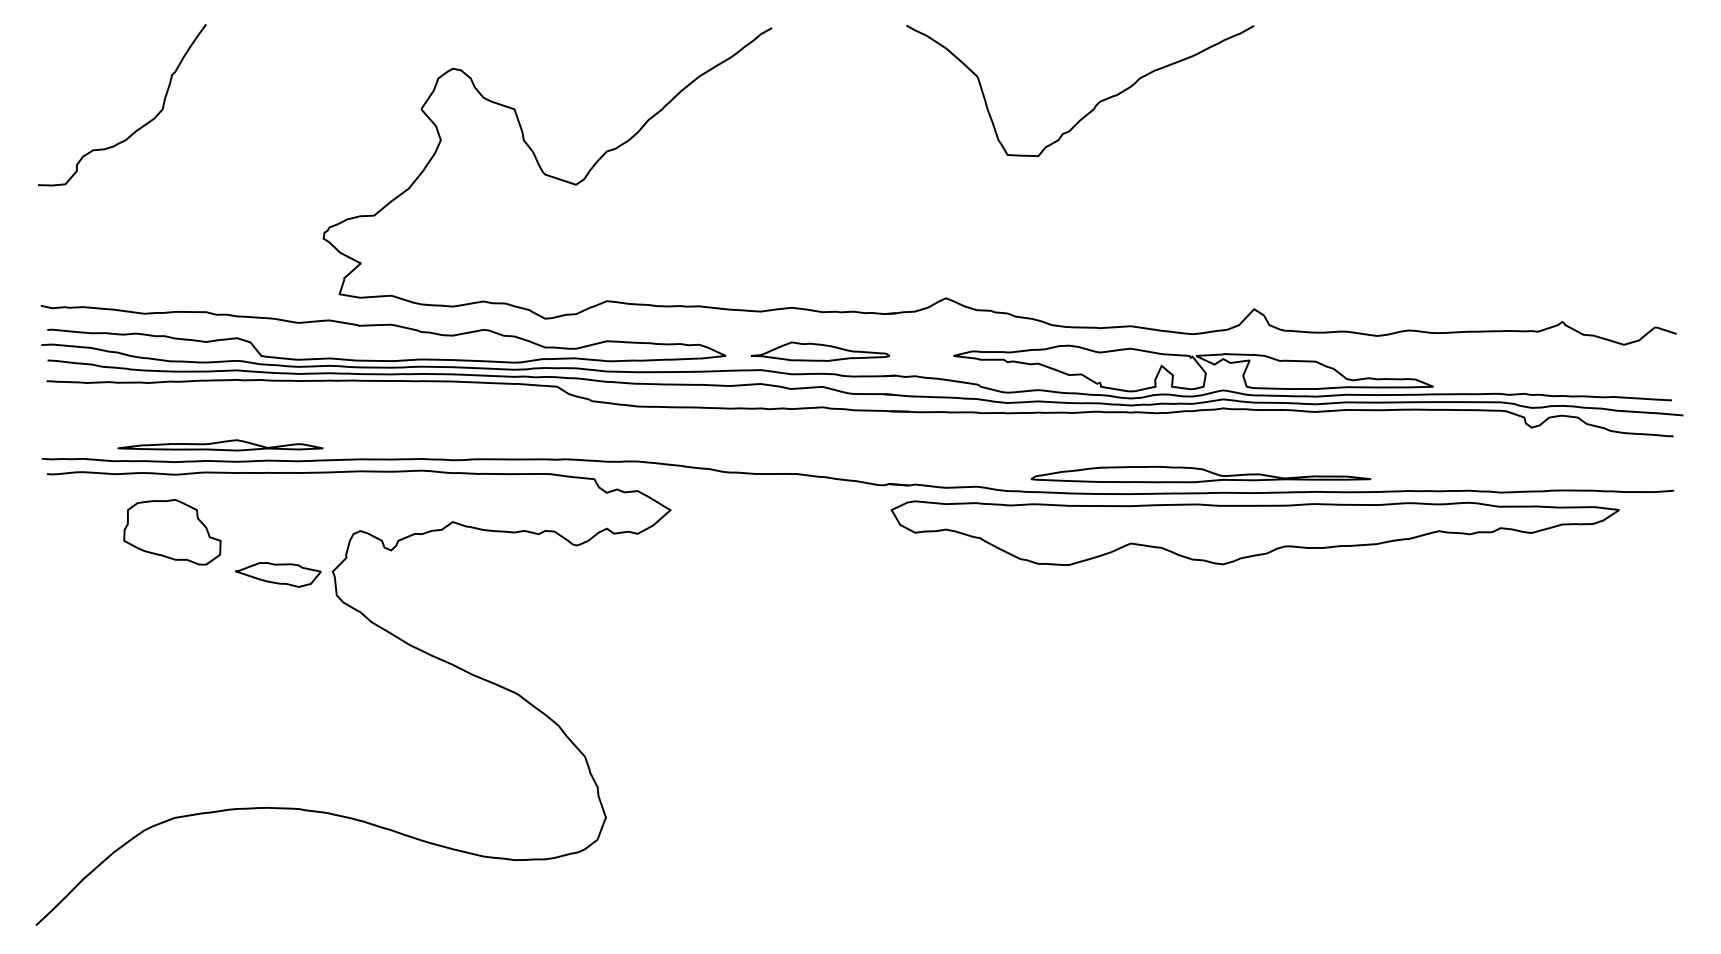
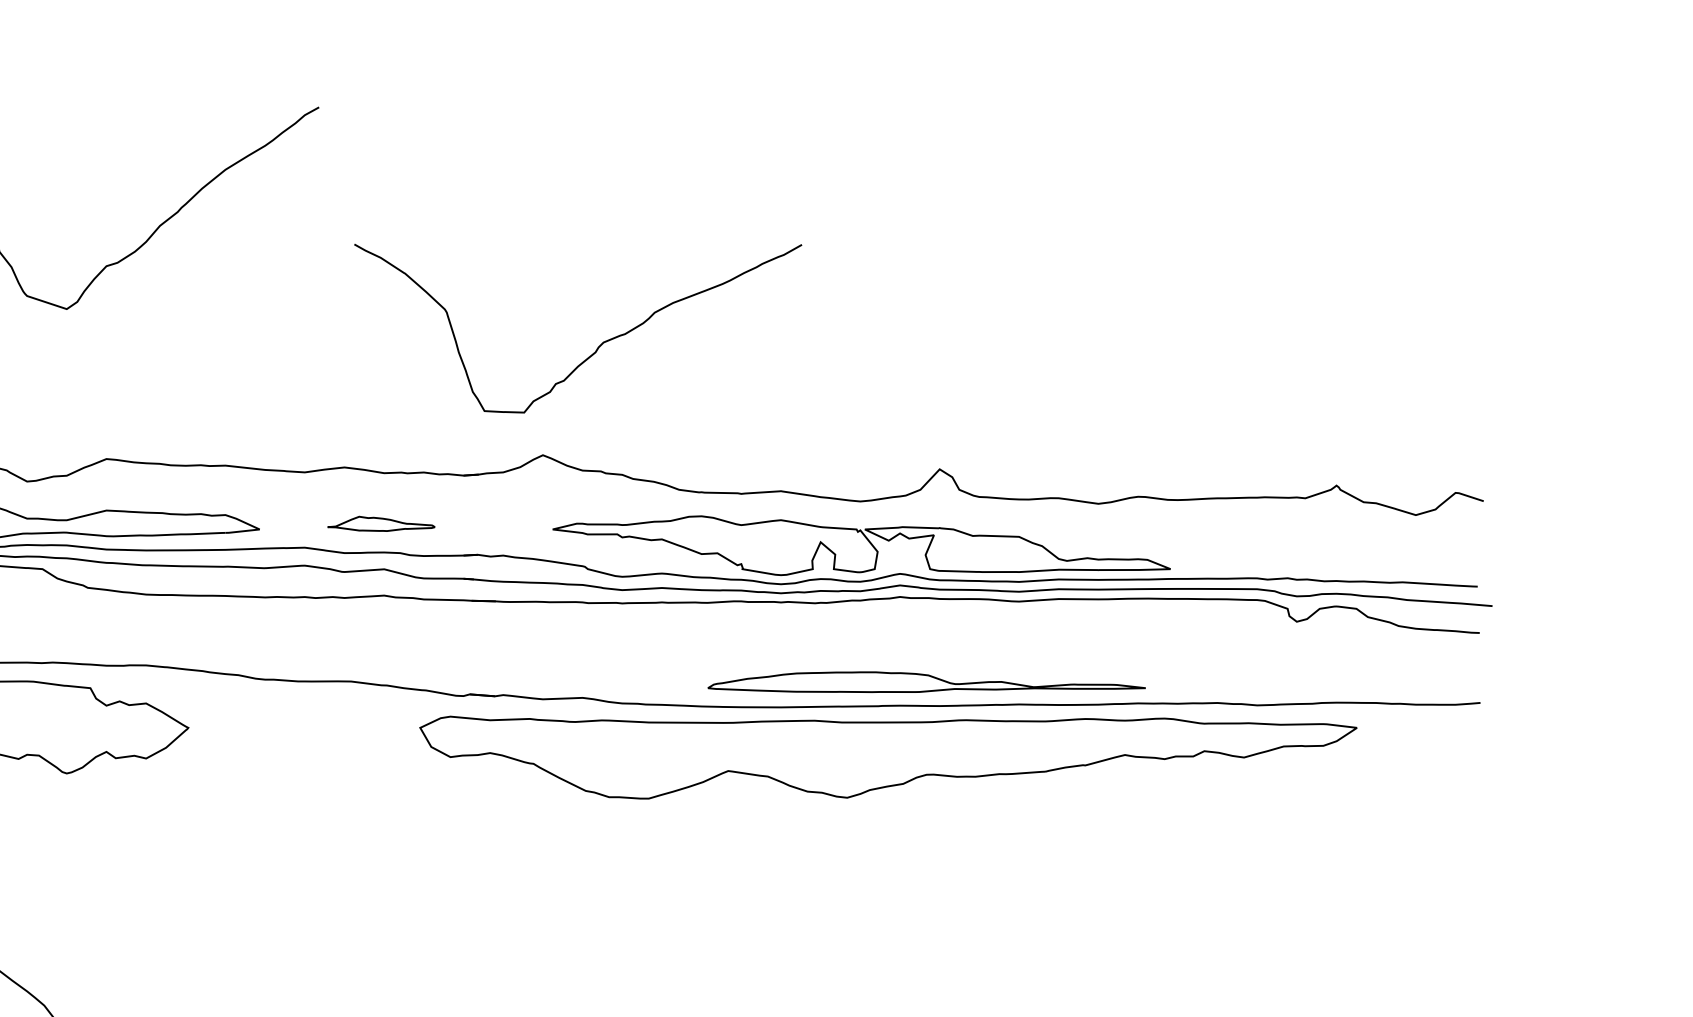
curve: (1095, 104) -> (597, 346), moved
part: (820, 351) -> (381, 523), size x0.6
part: (1200, 474) -> (926, 682), moved
part: (1254, 532) -> (887, 756), moved

